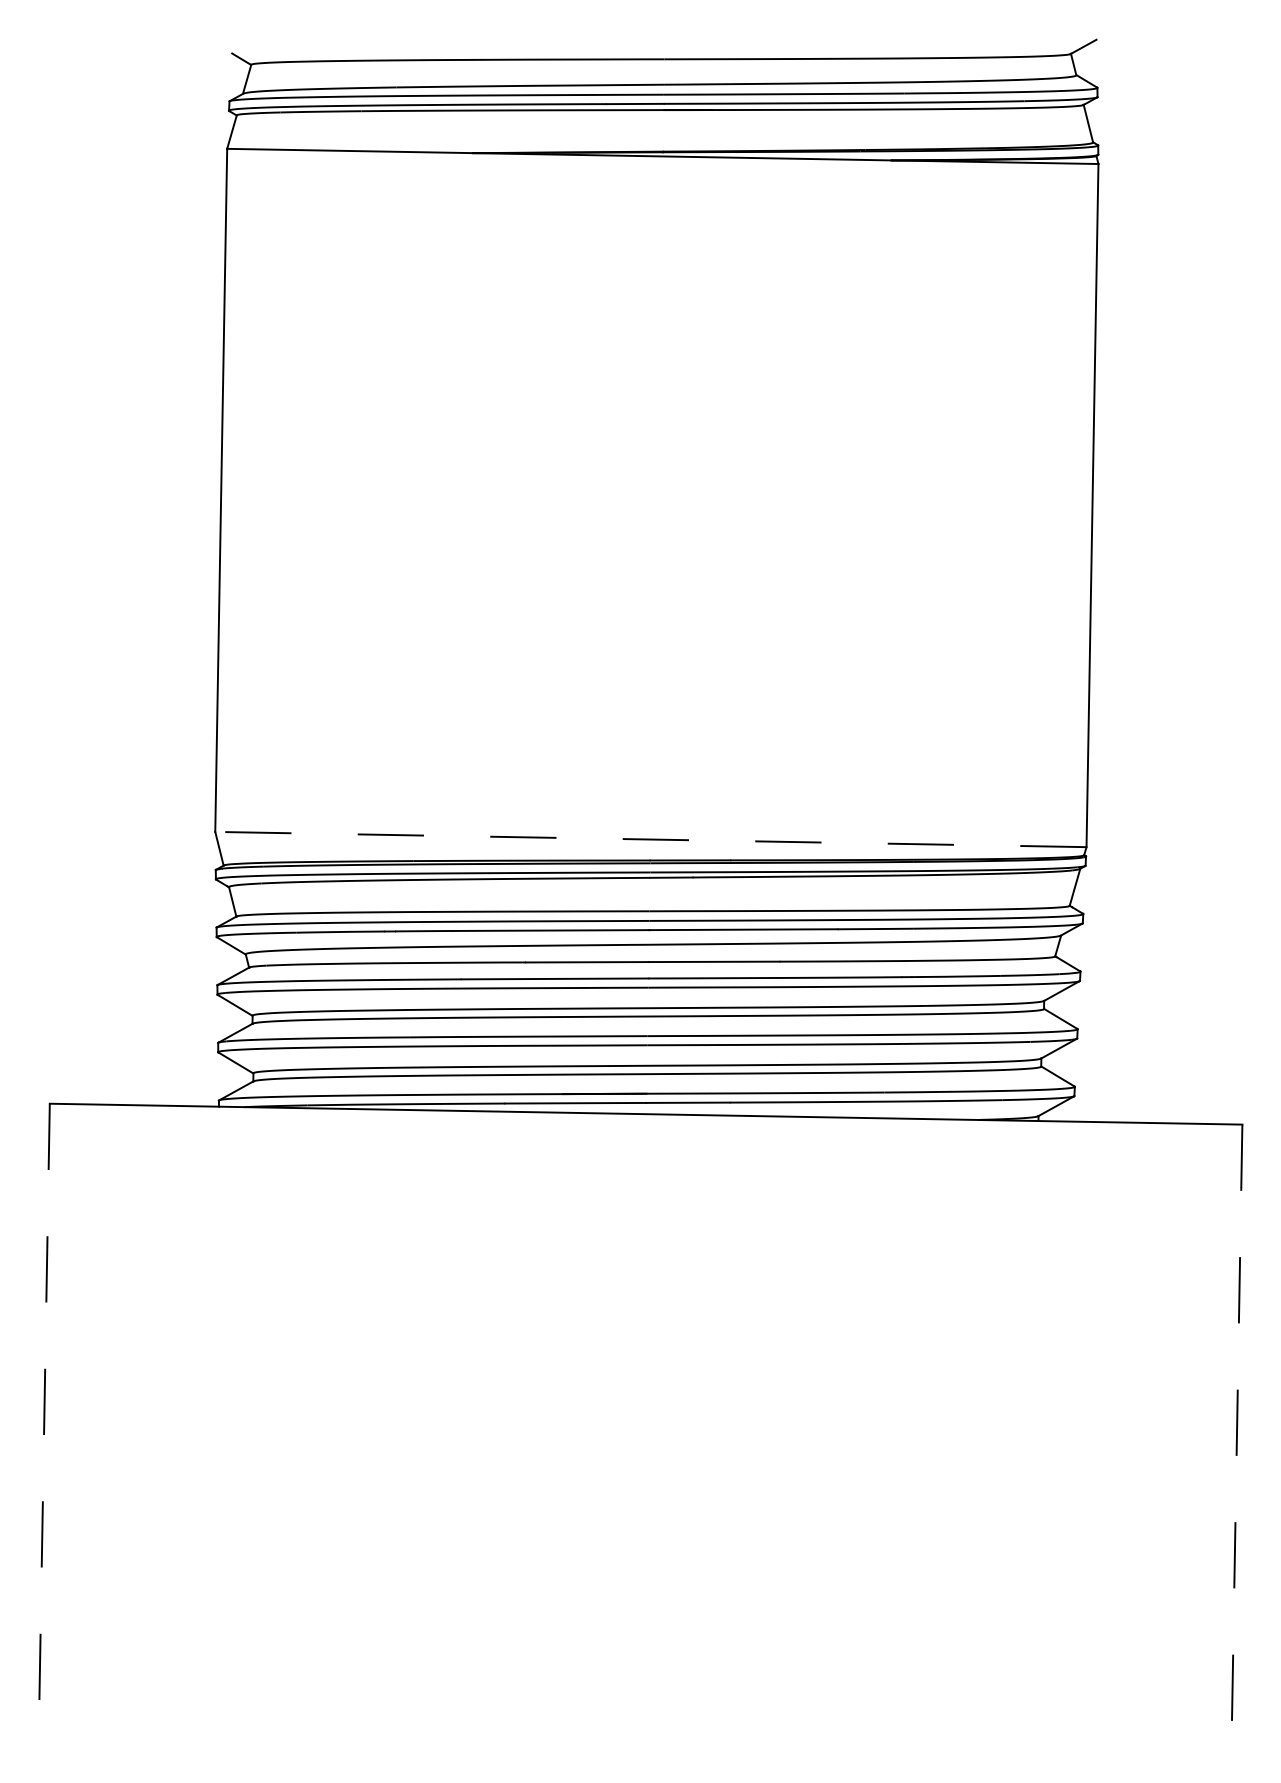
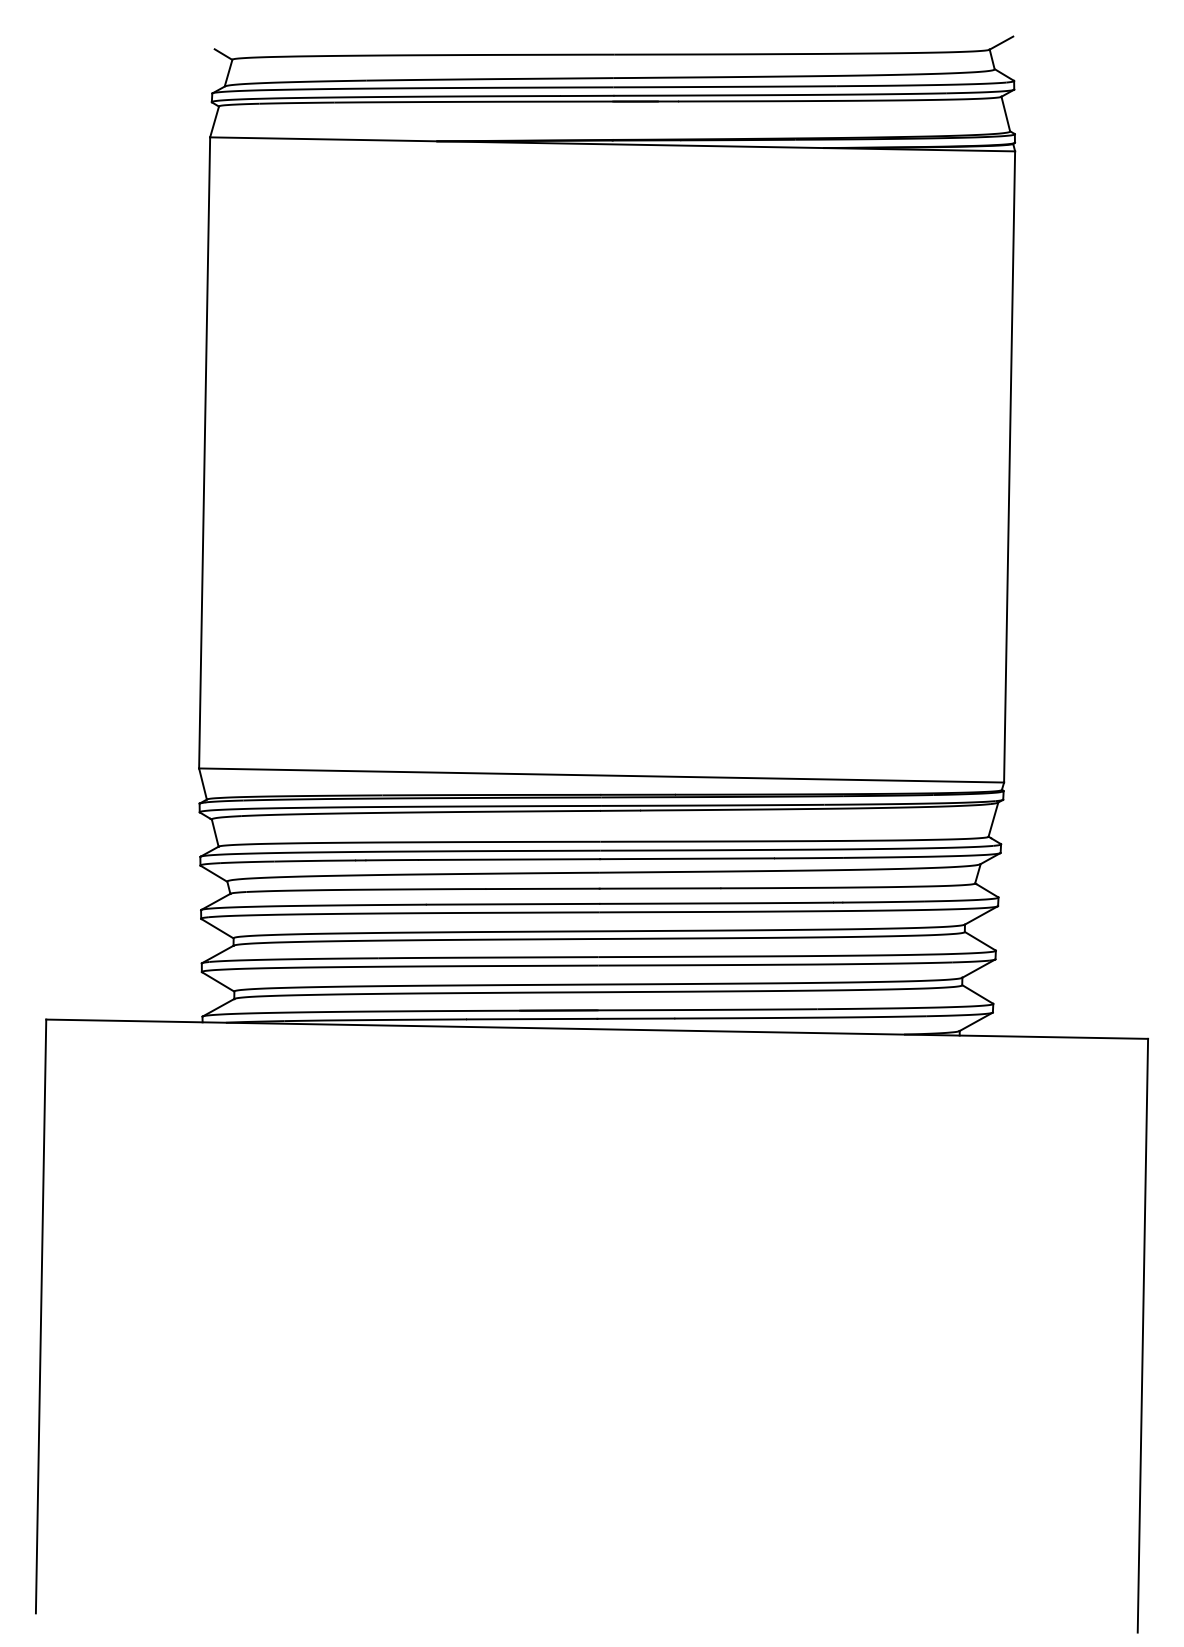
line: (650, 839) -> (601, 775), dashed -> solid
line: (44, 1425) -> (41, 1316), dashed -> solid
line: (1236, 1446) -> (1142, 1336), dashed -> solid

